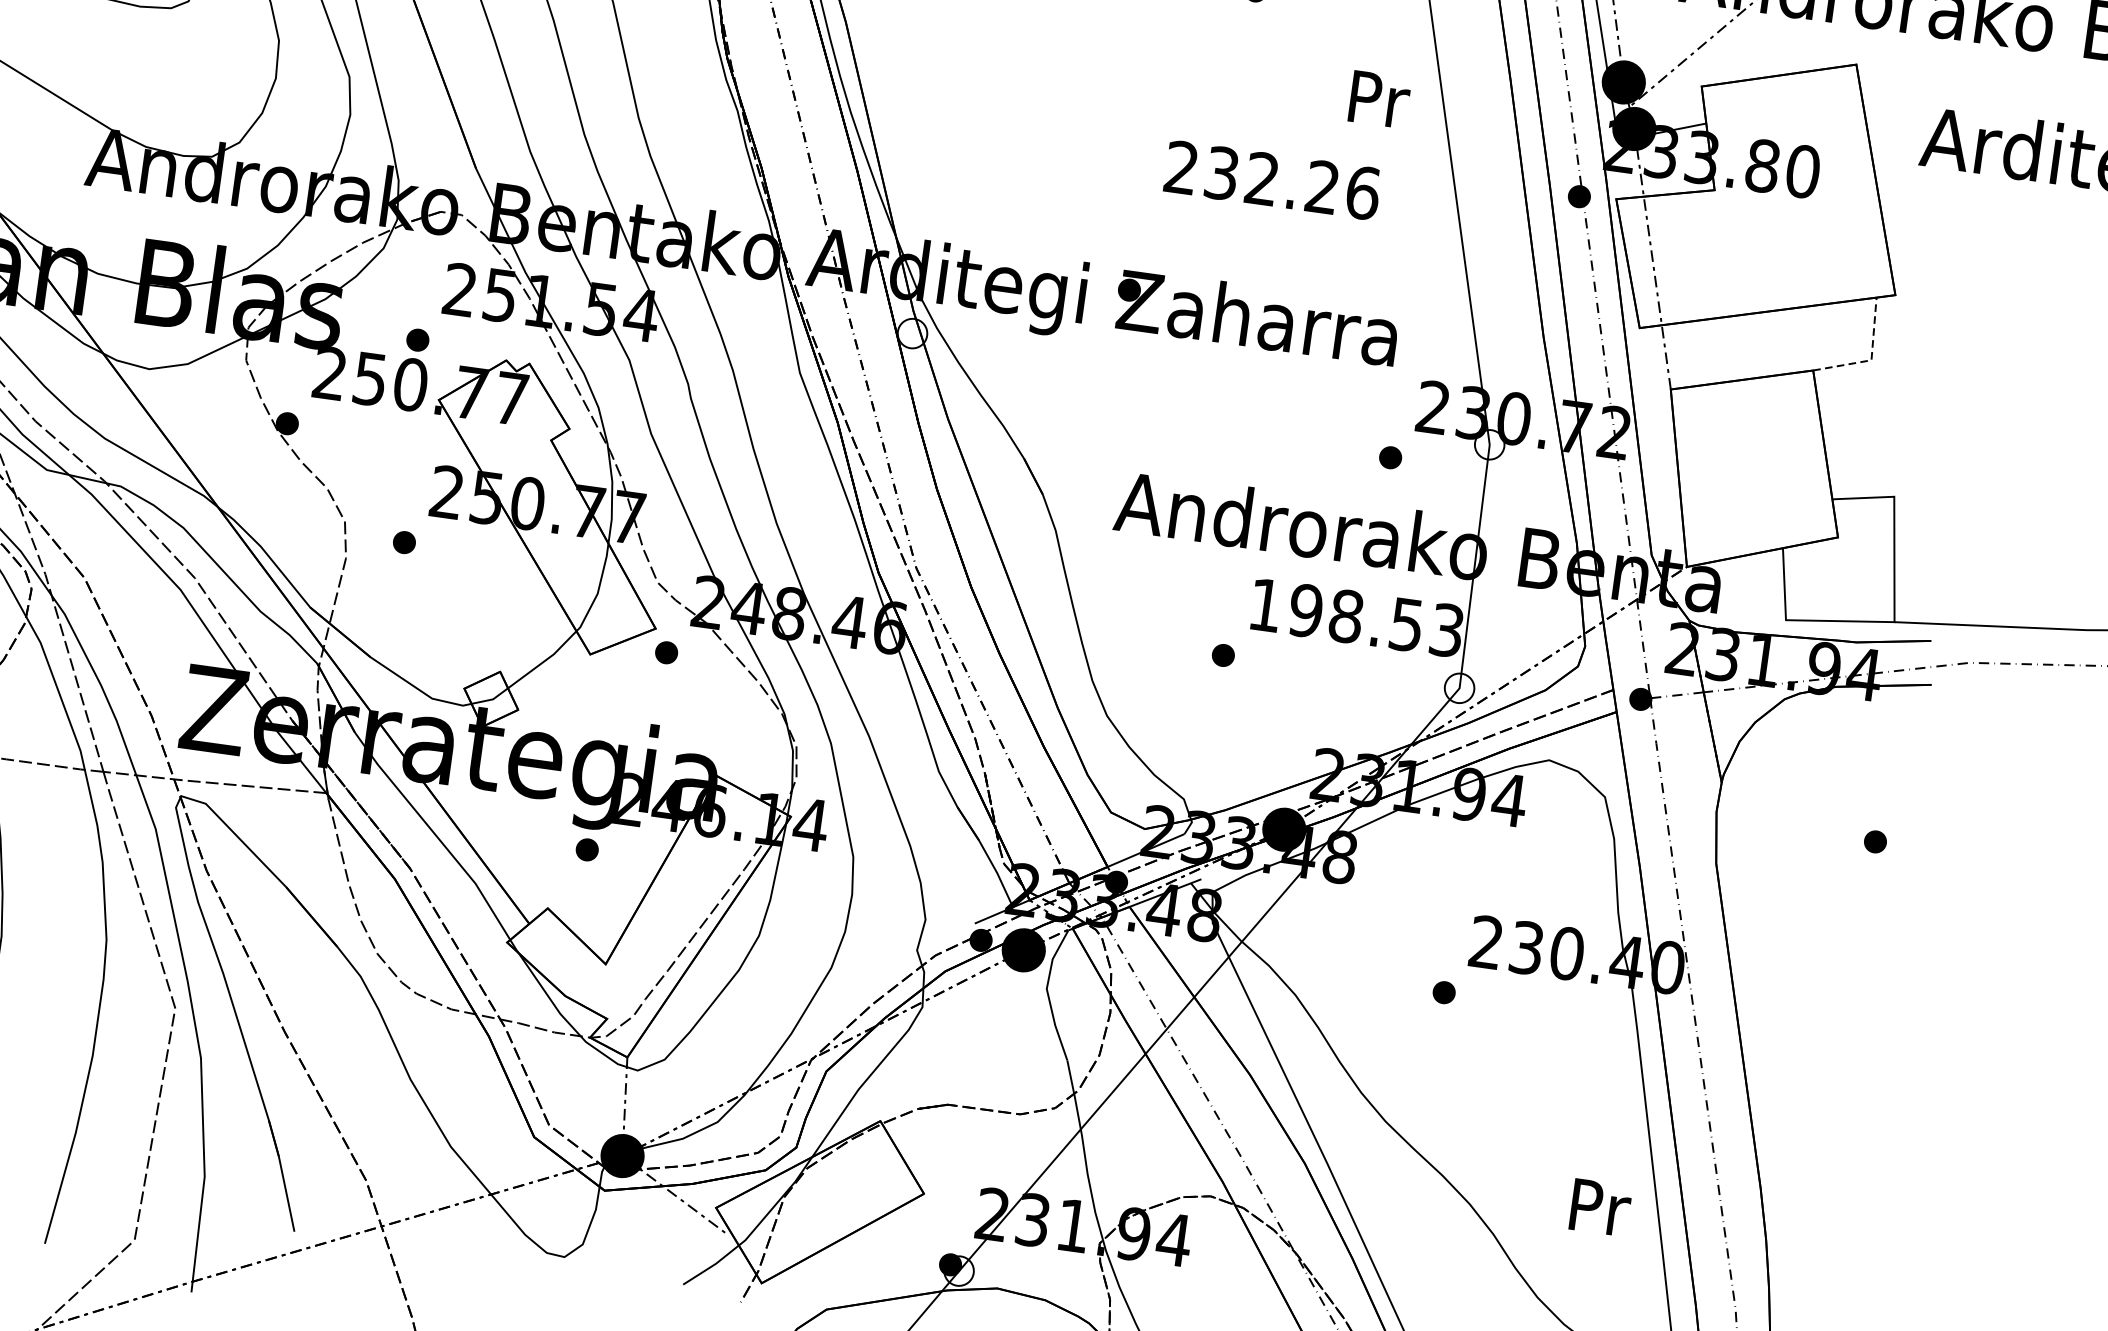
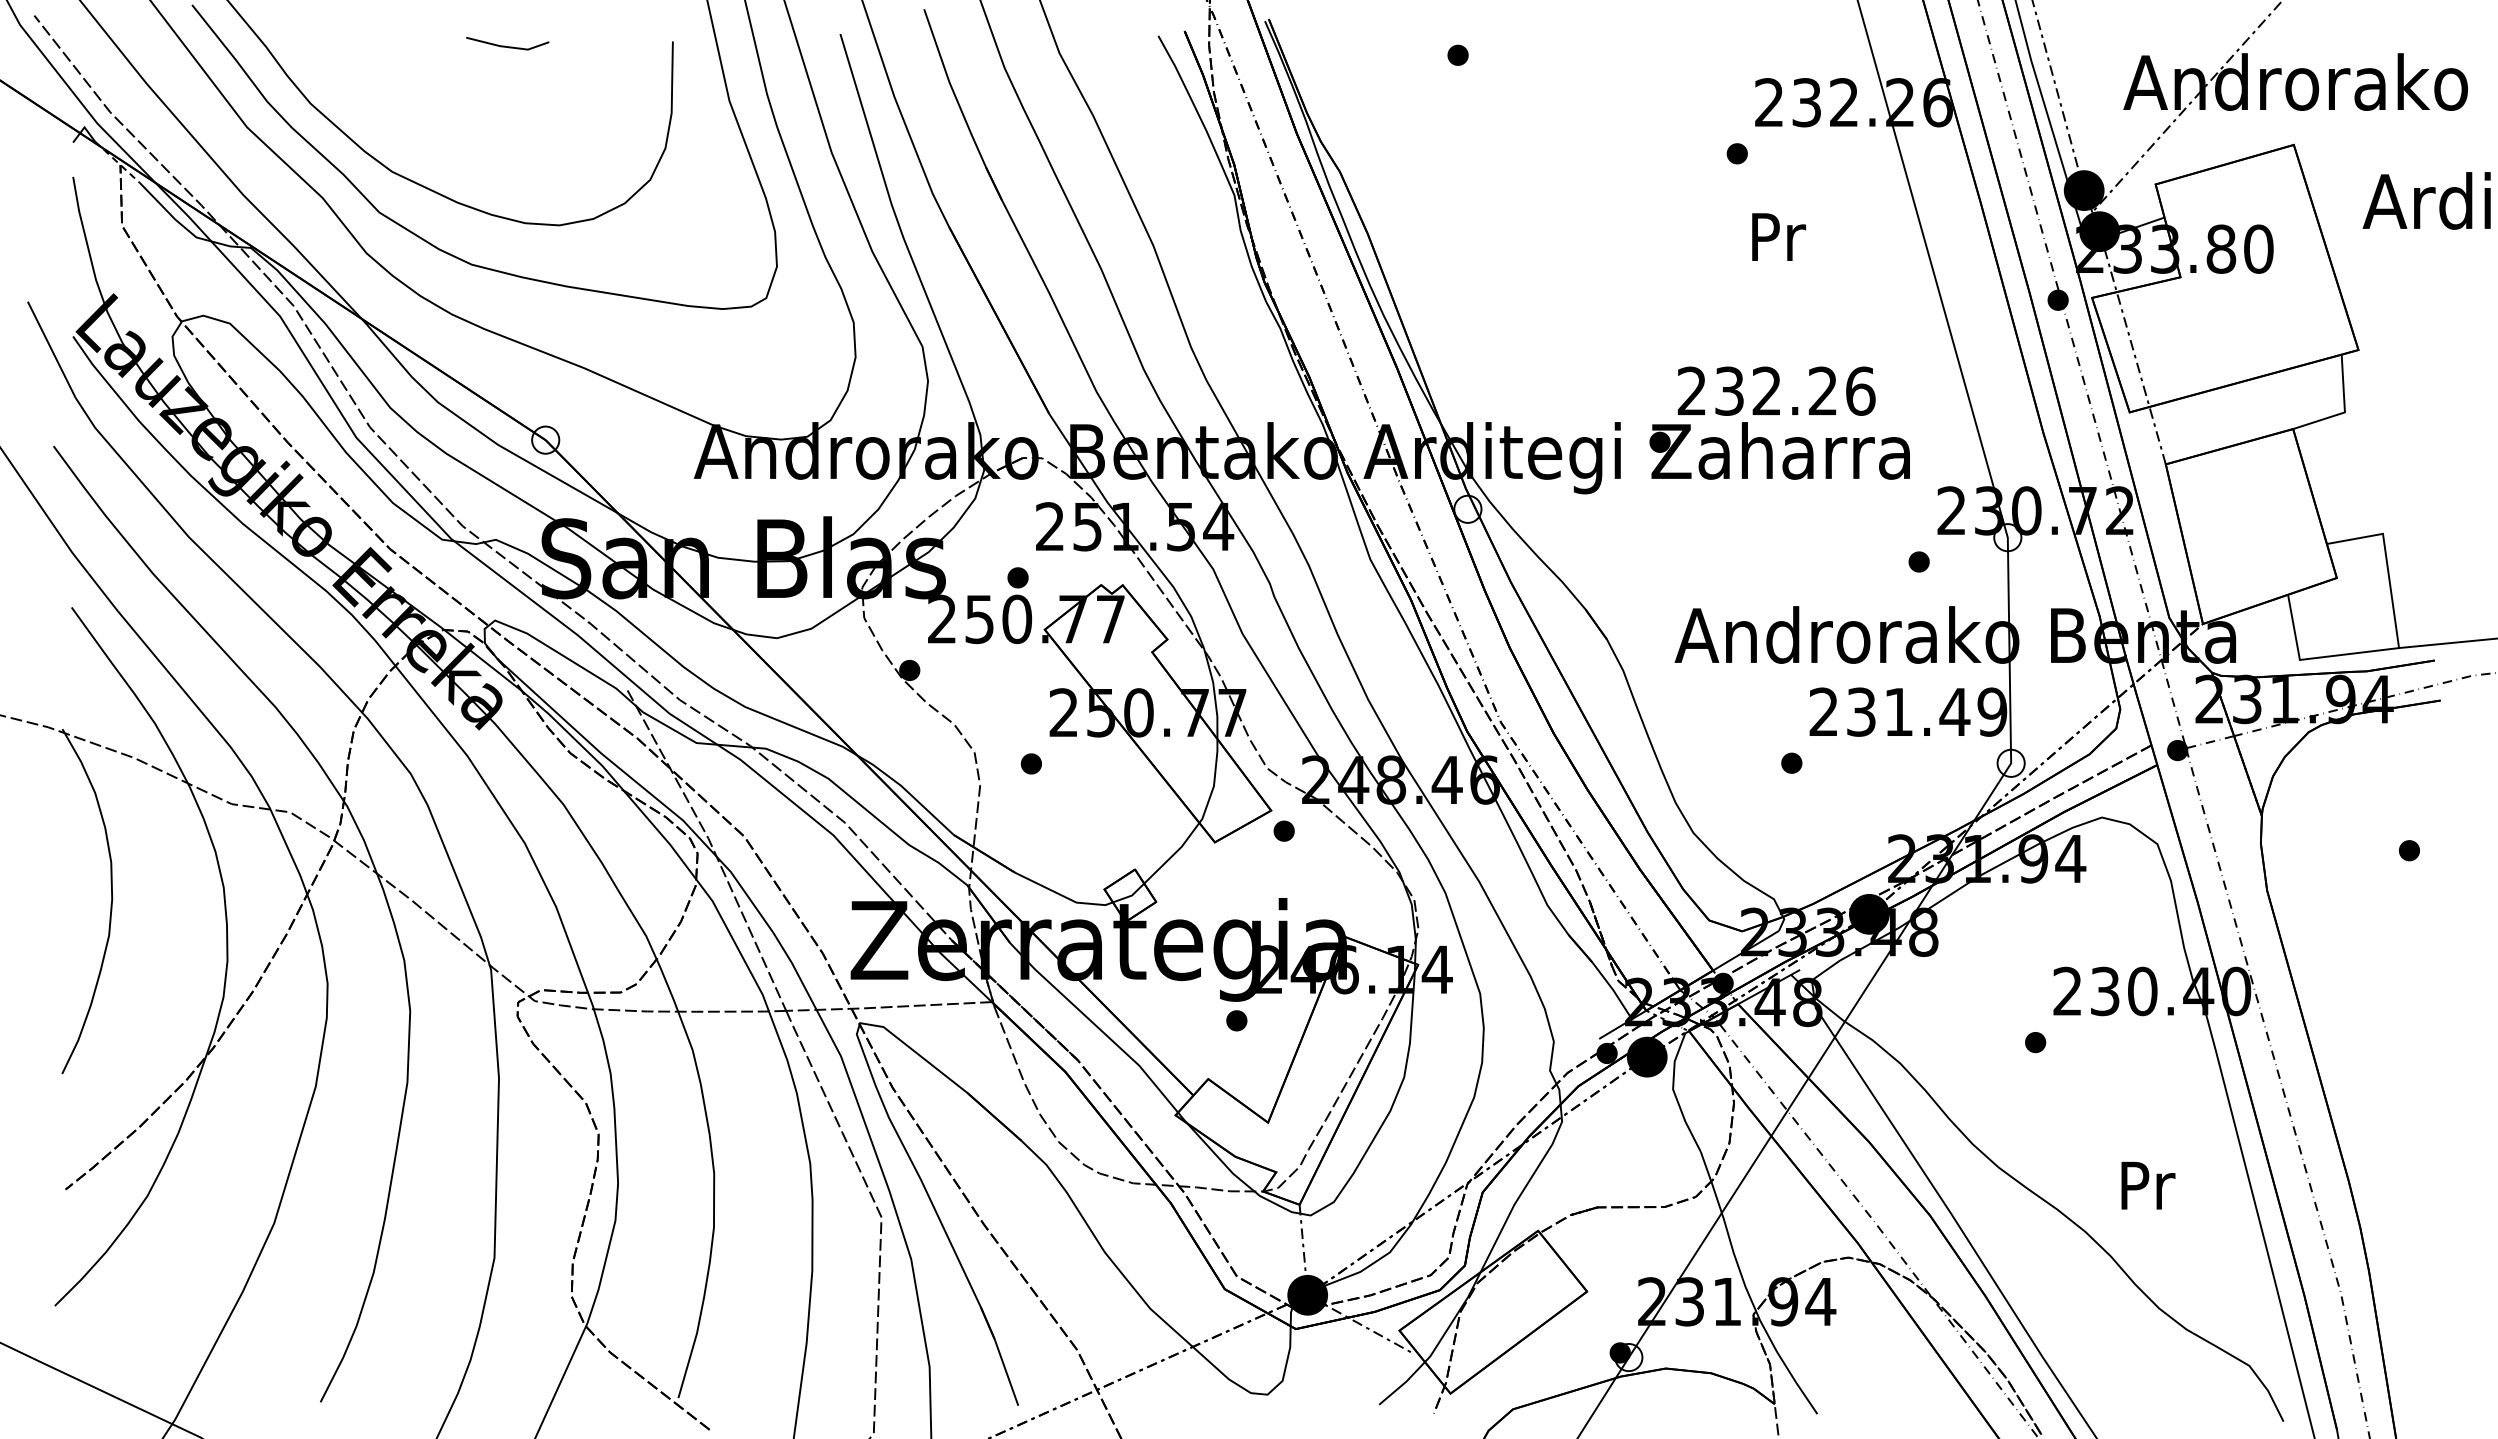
text: (1380, 99) -> (1779, 236), moved
text: (1272, 179) -> (1776, 390), moved
line: (1871, 359) -> (2344, 411), dashed -> solid
text: (1356, 617) -> (1908, 711), 198.53 -> 231.49
text: (1600, 1207) -> (2148, 1185), moved

